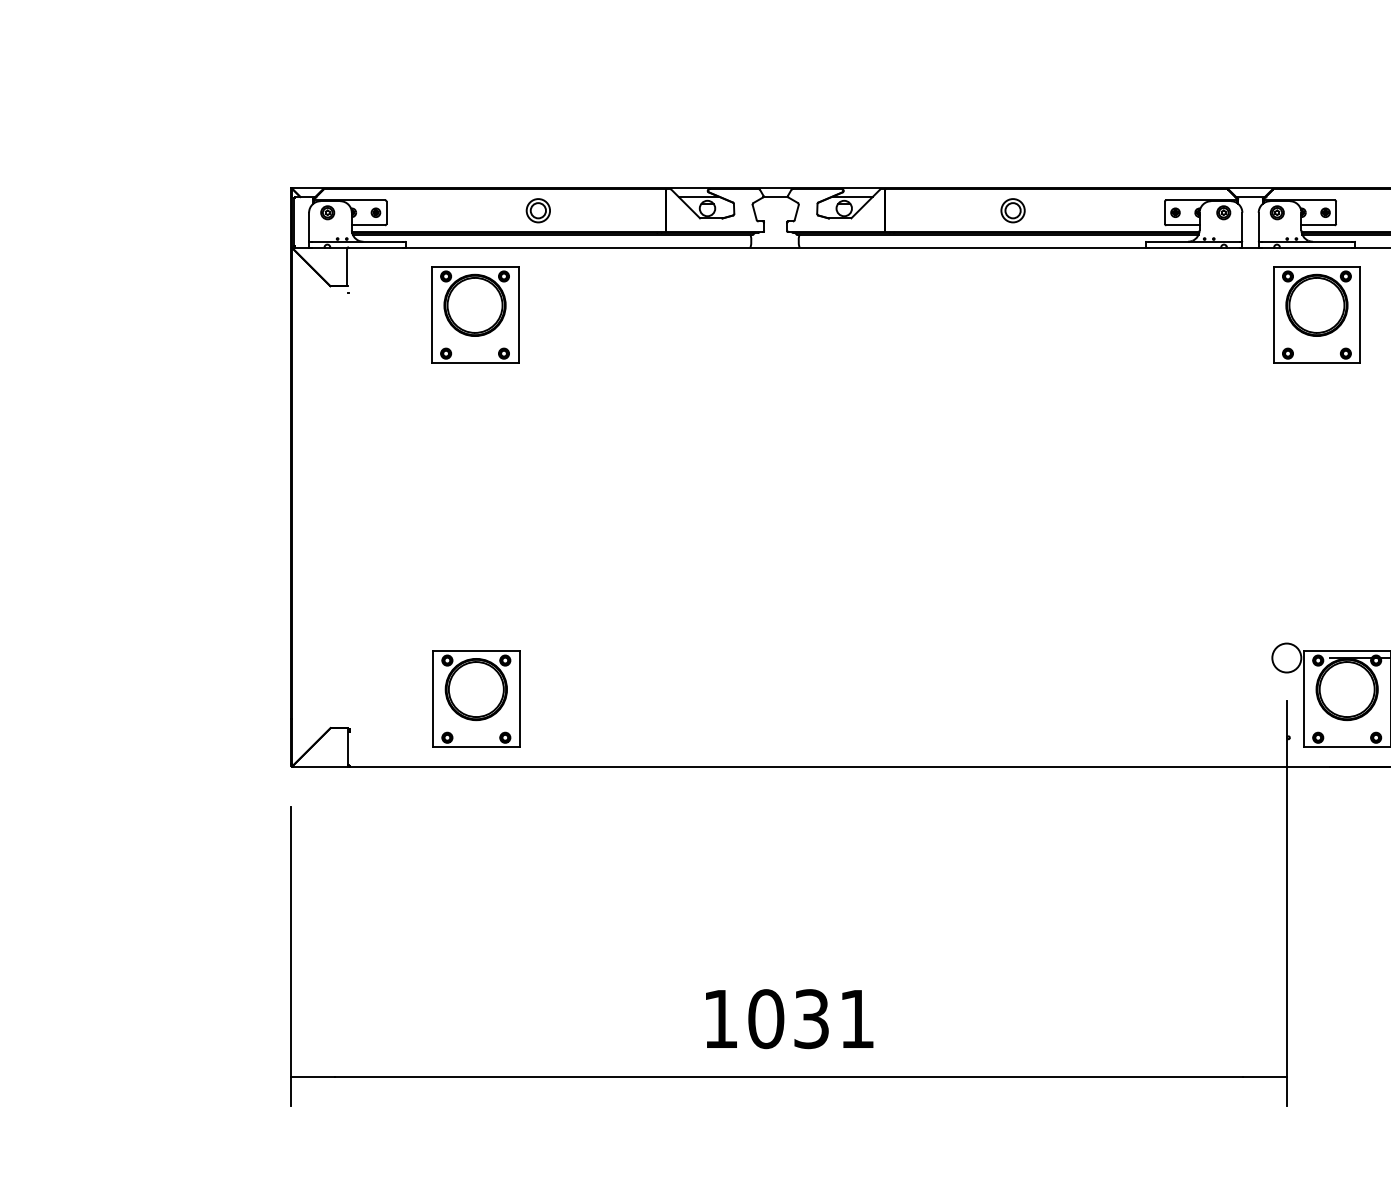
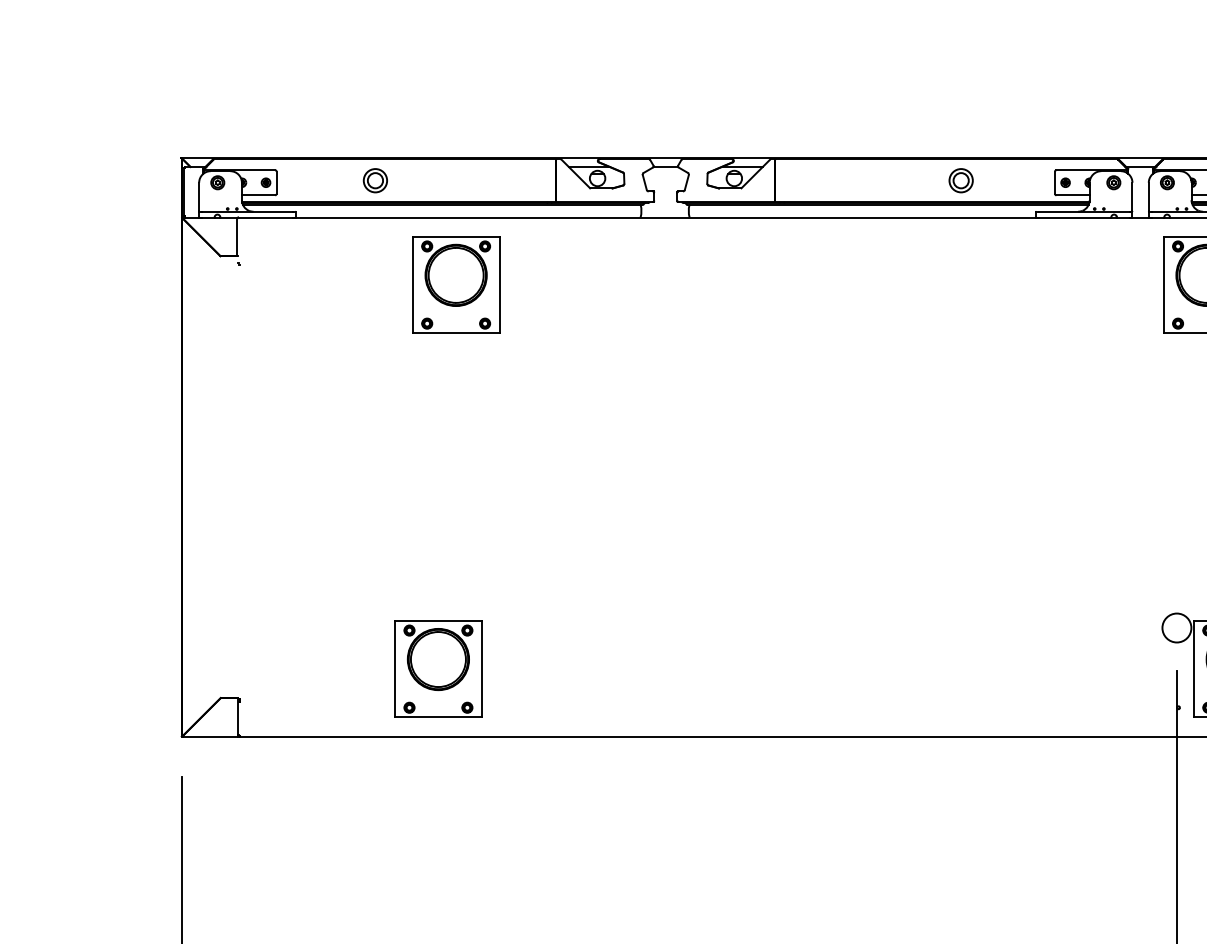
part: (537, 210) -> (374, 180), moved
part: (1012, 210) -> (960, 180), moved
part: (475, 314) -> (456, 284), moved
part: (476, 698) -> (438, 668), moved

